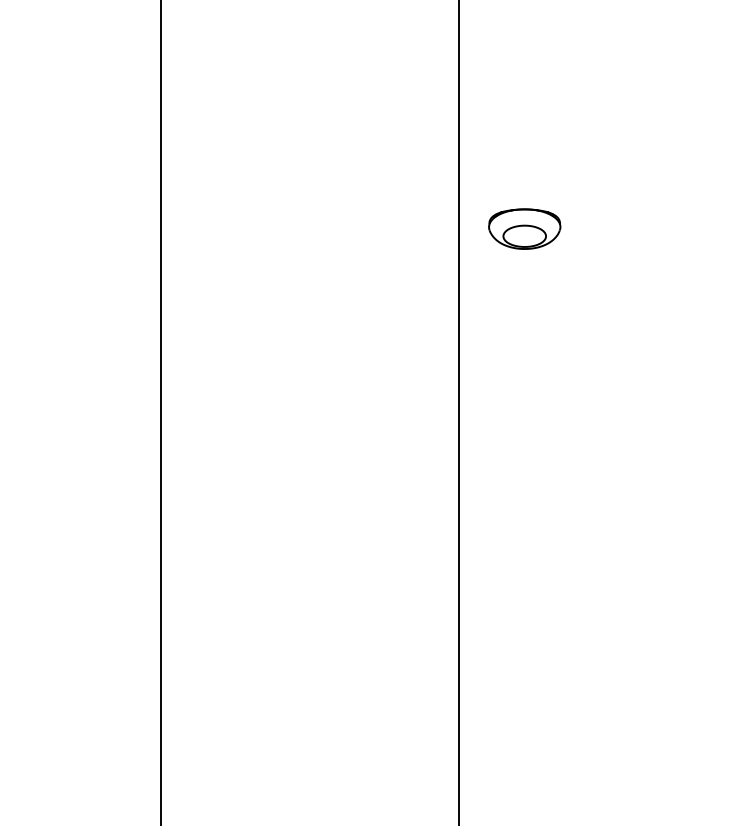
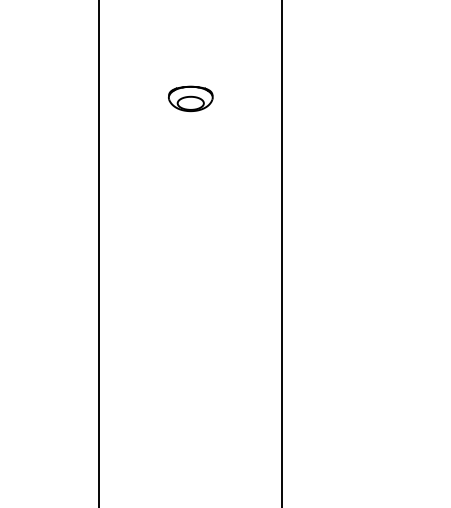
part: (524, 228) -> (190, 98), moved

